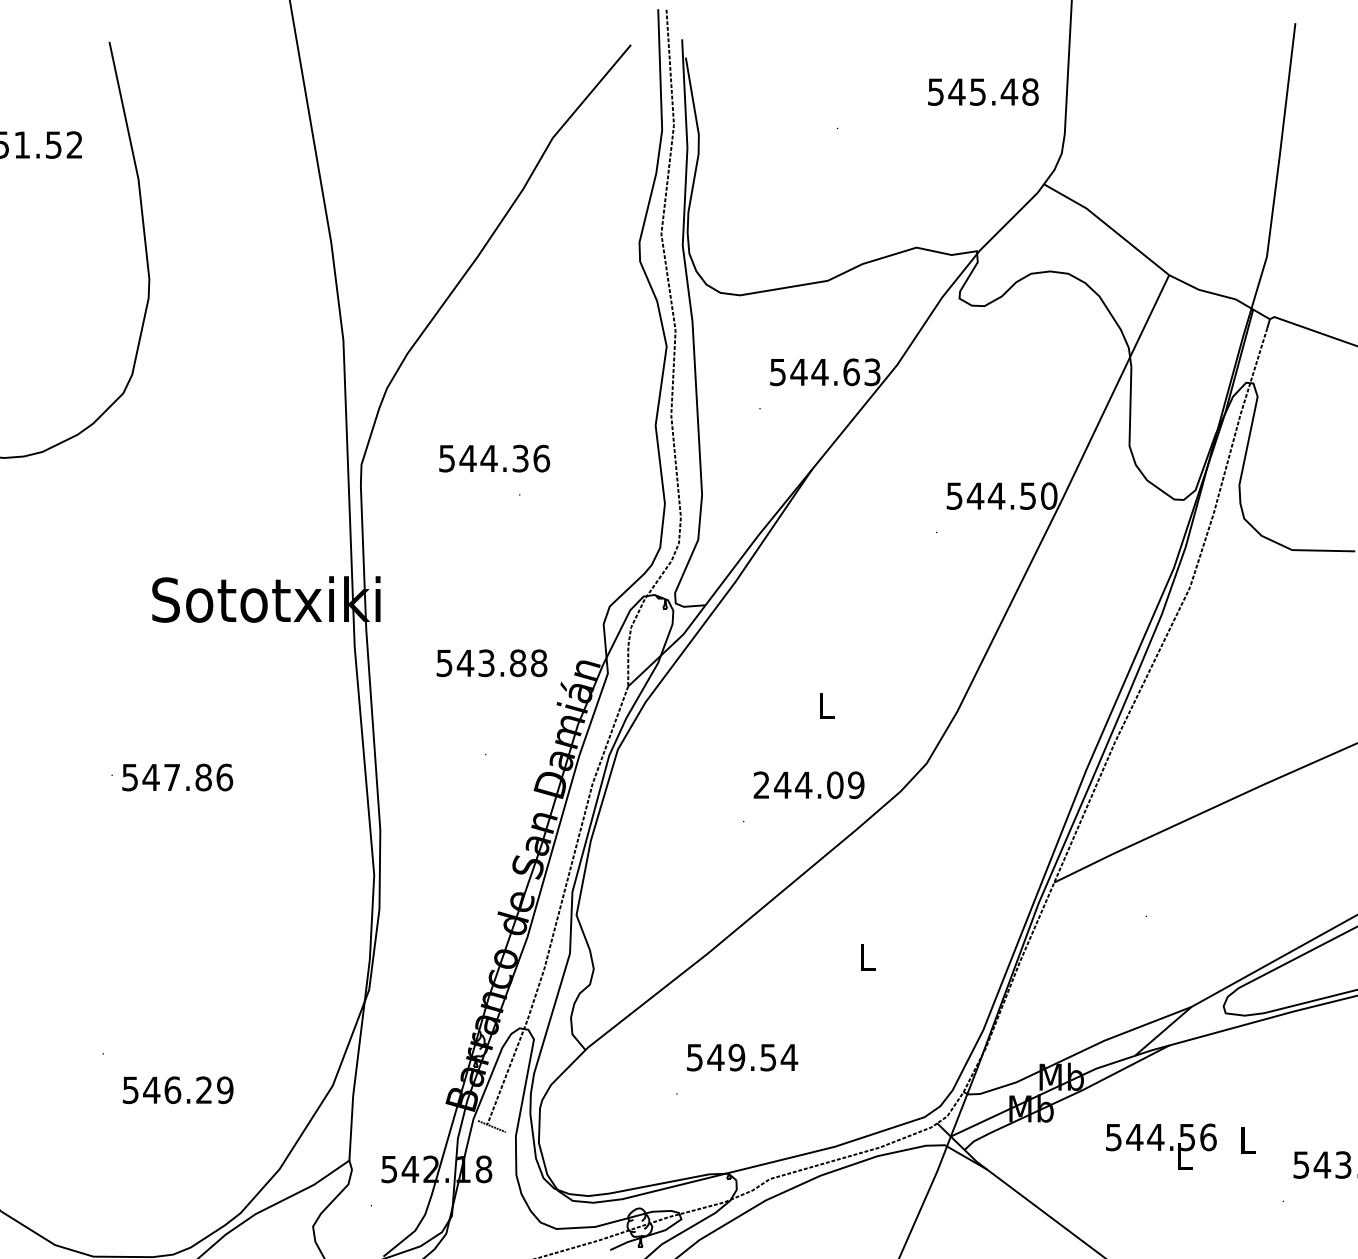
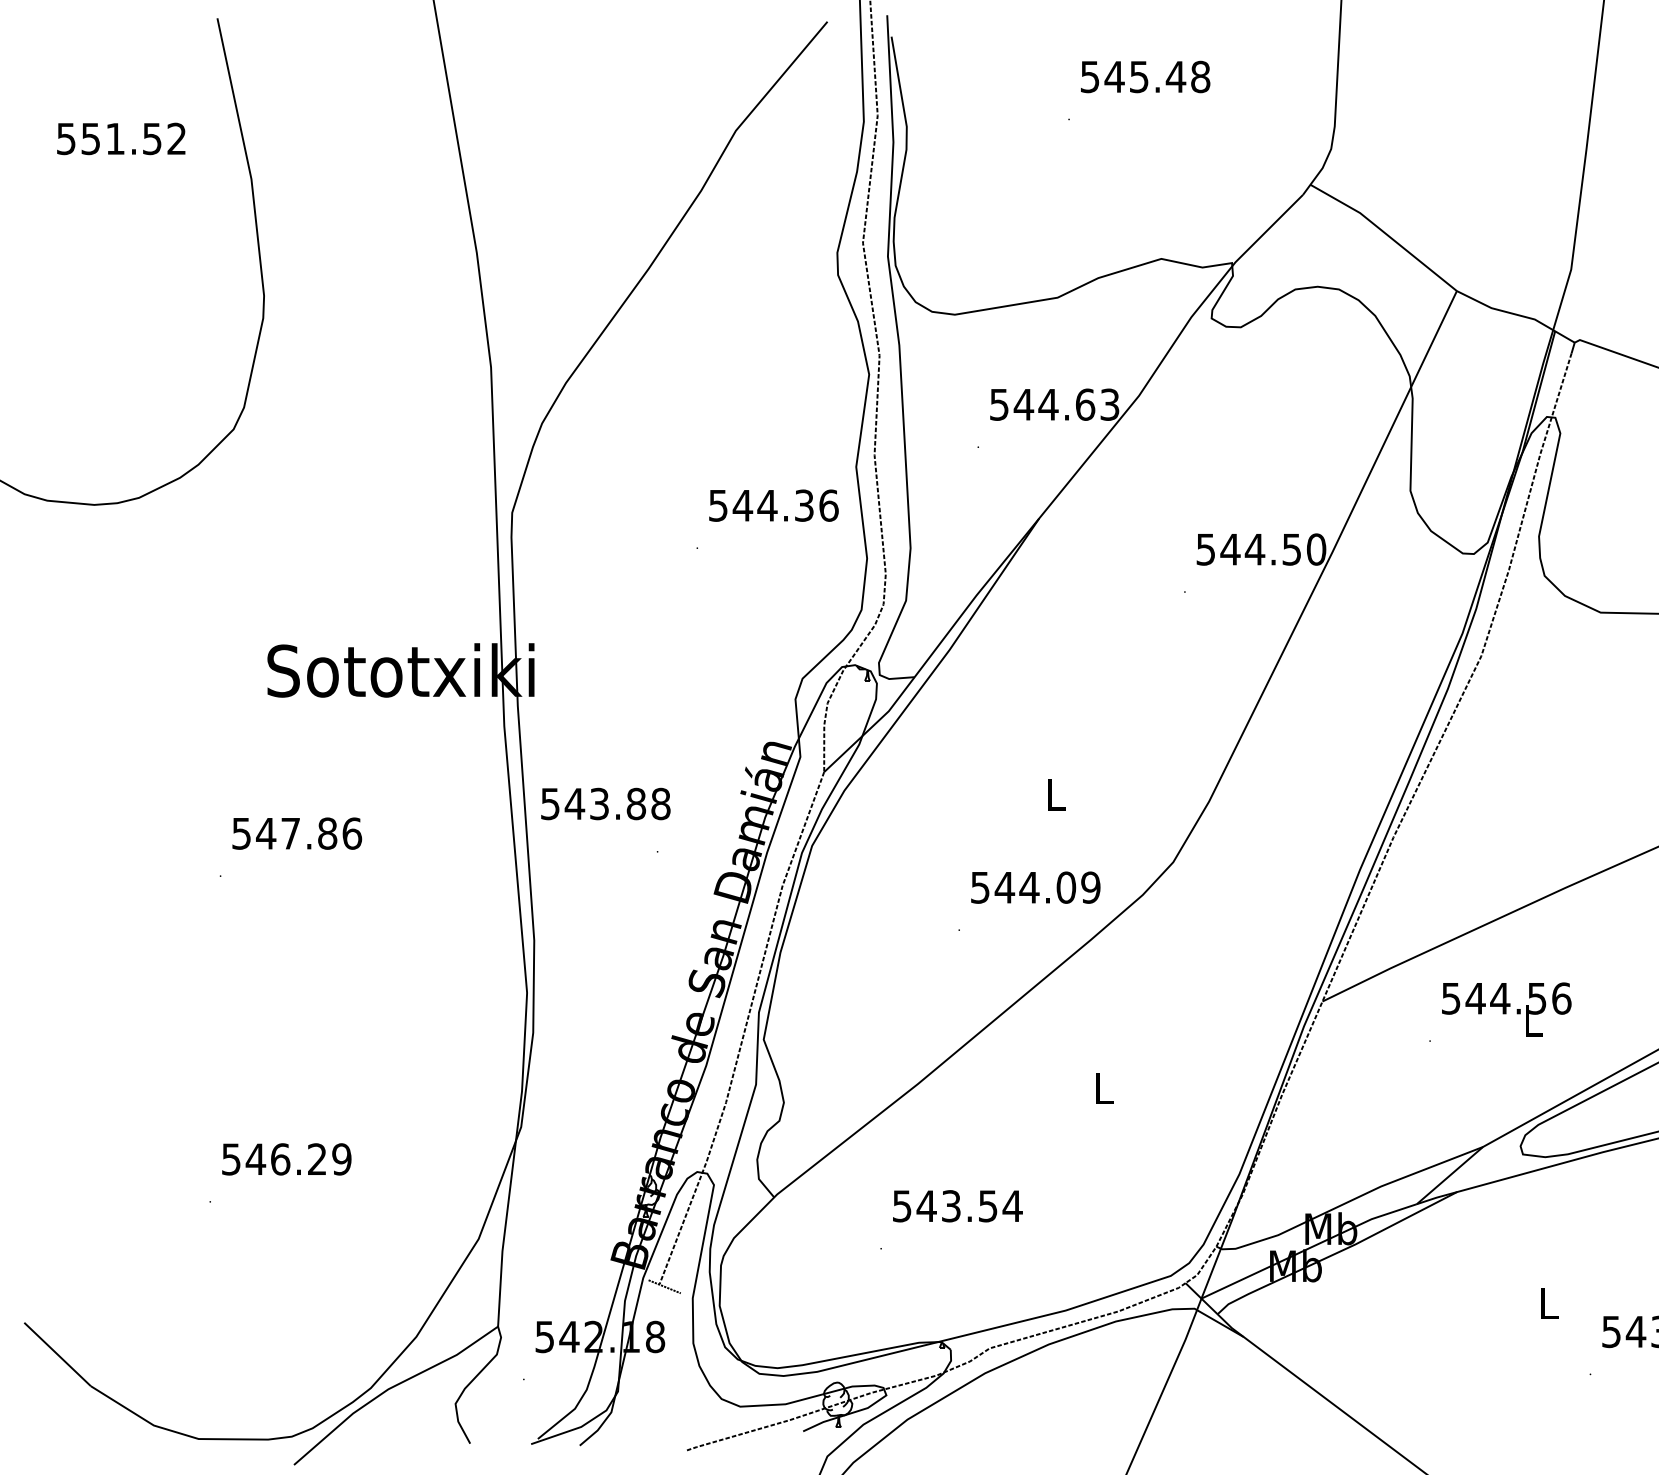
text: (983, 91) -> (1145, 76), moved
text: (494, 458) -> (773, 505), moved
text: (491, 662) -> (605, 803), moved
text: (177, 777) -> (297, 833), moved
text: (761, 785) -> (980, 887), 244.09 -> 544.09
text: (736, 1057) -> (950, 1206), 549.54 -> 543.54
text: (177, 1090) -> (286, 1159), moved
text: (1161, 1146) -> (1506, 1009), moved

